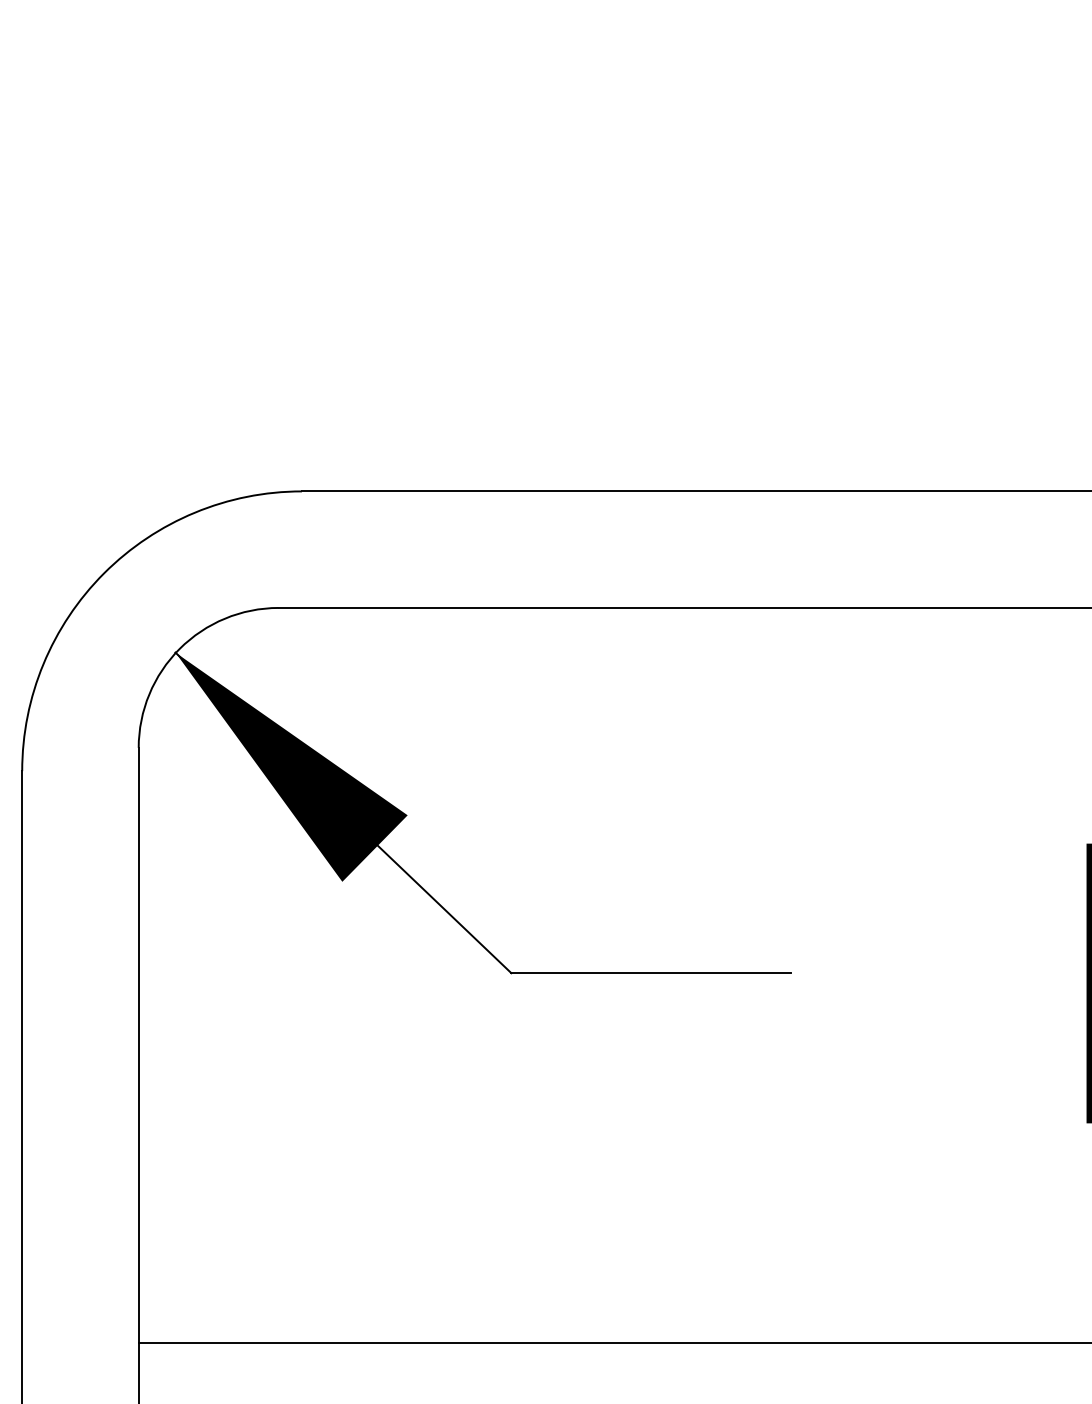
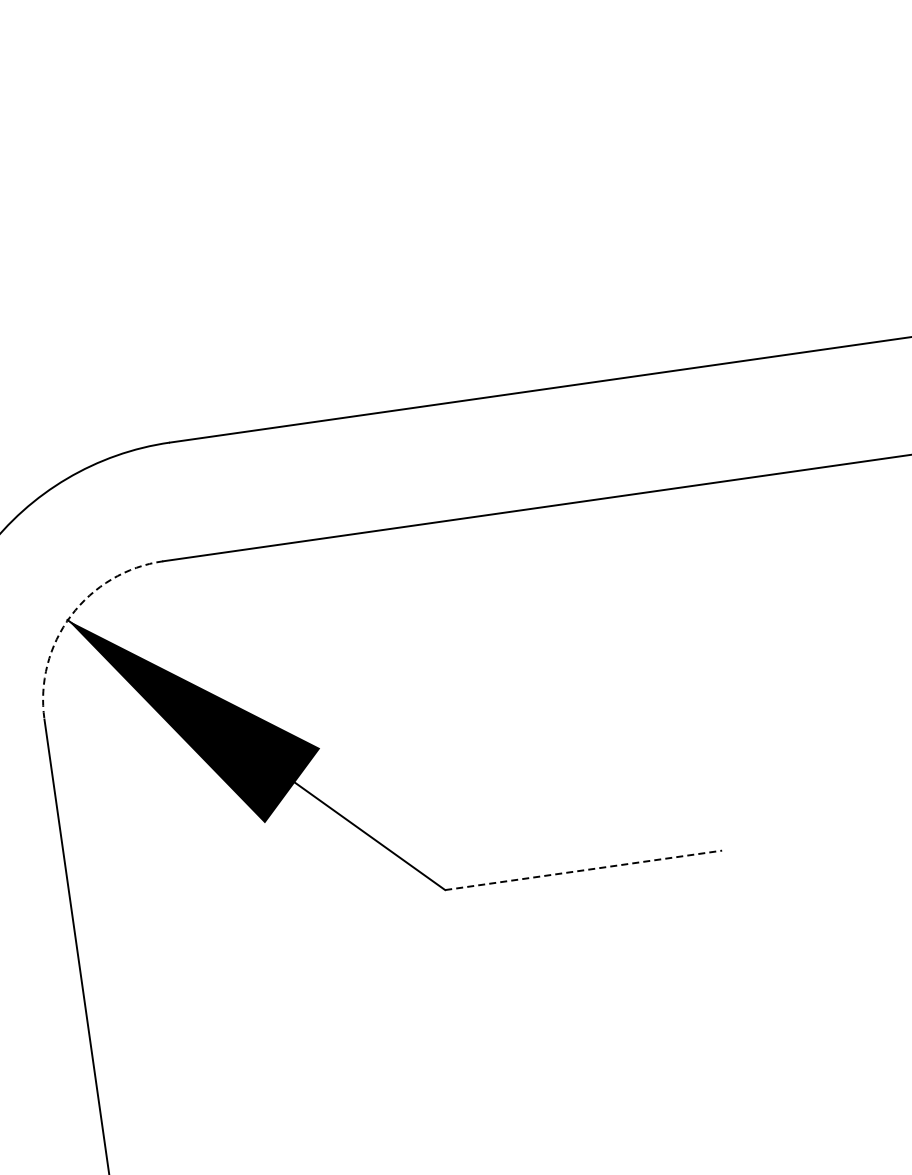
arc: (179, 648) -> (70, 615), solid -> dashed
line: (651, 973) -> (583, 870), solid -> dashed

